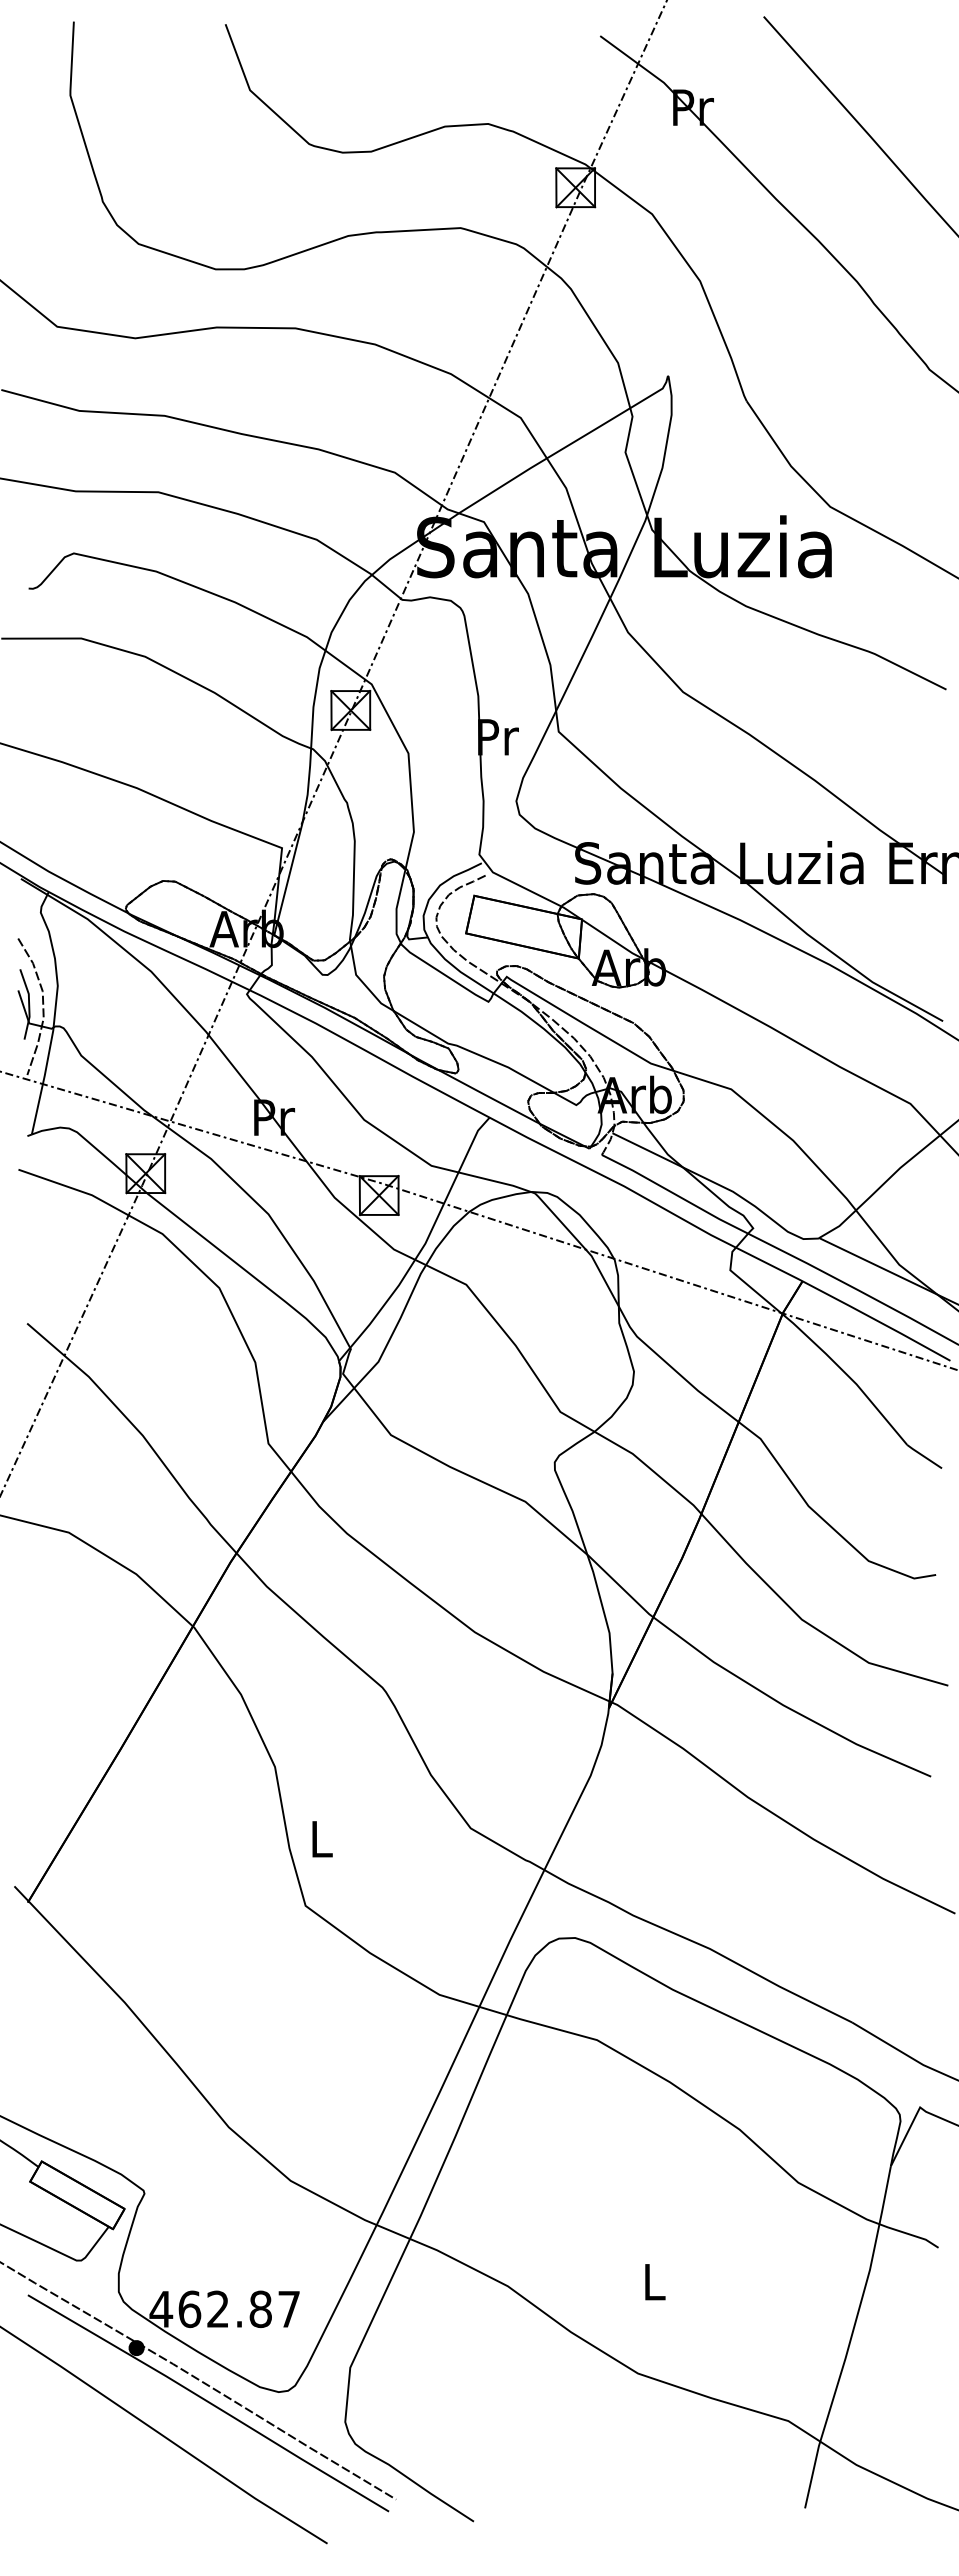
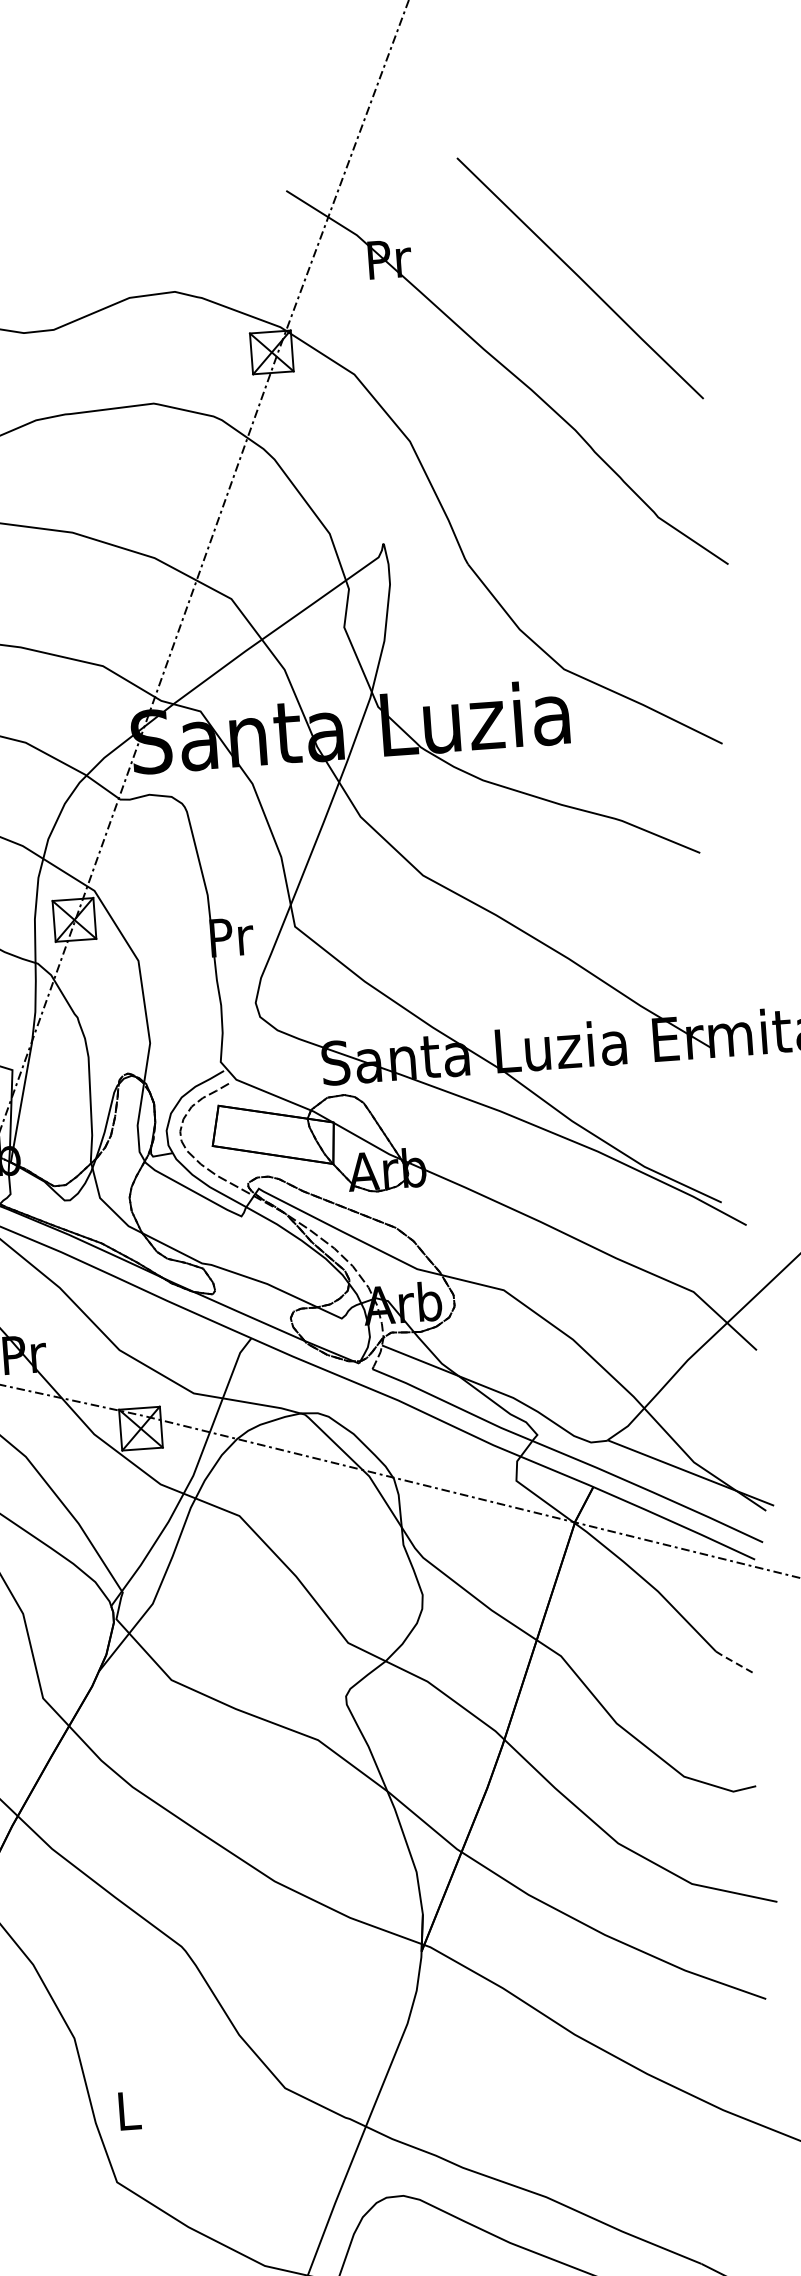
line: (924, 1456) -> (735, 1662), solid -> dashed

